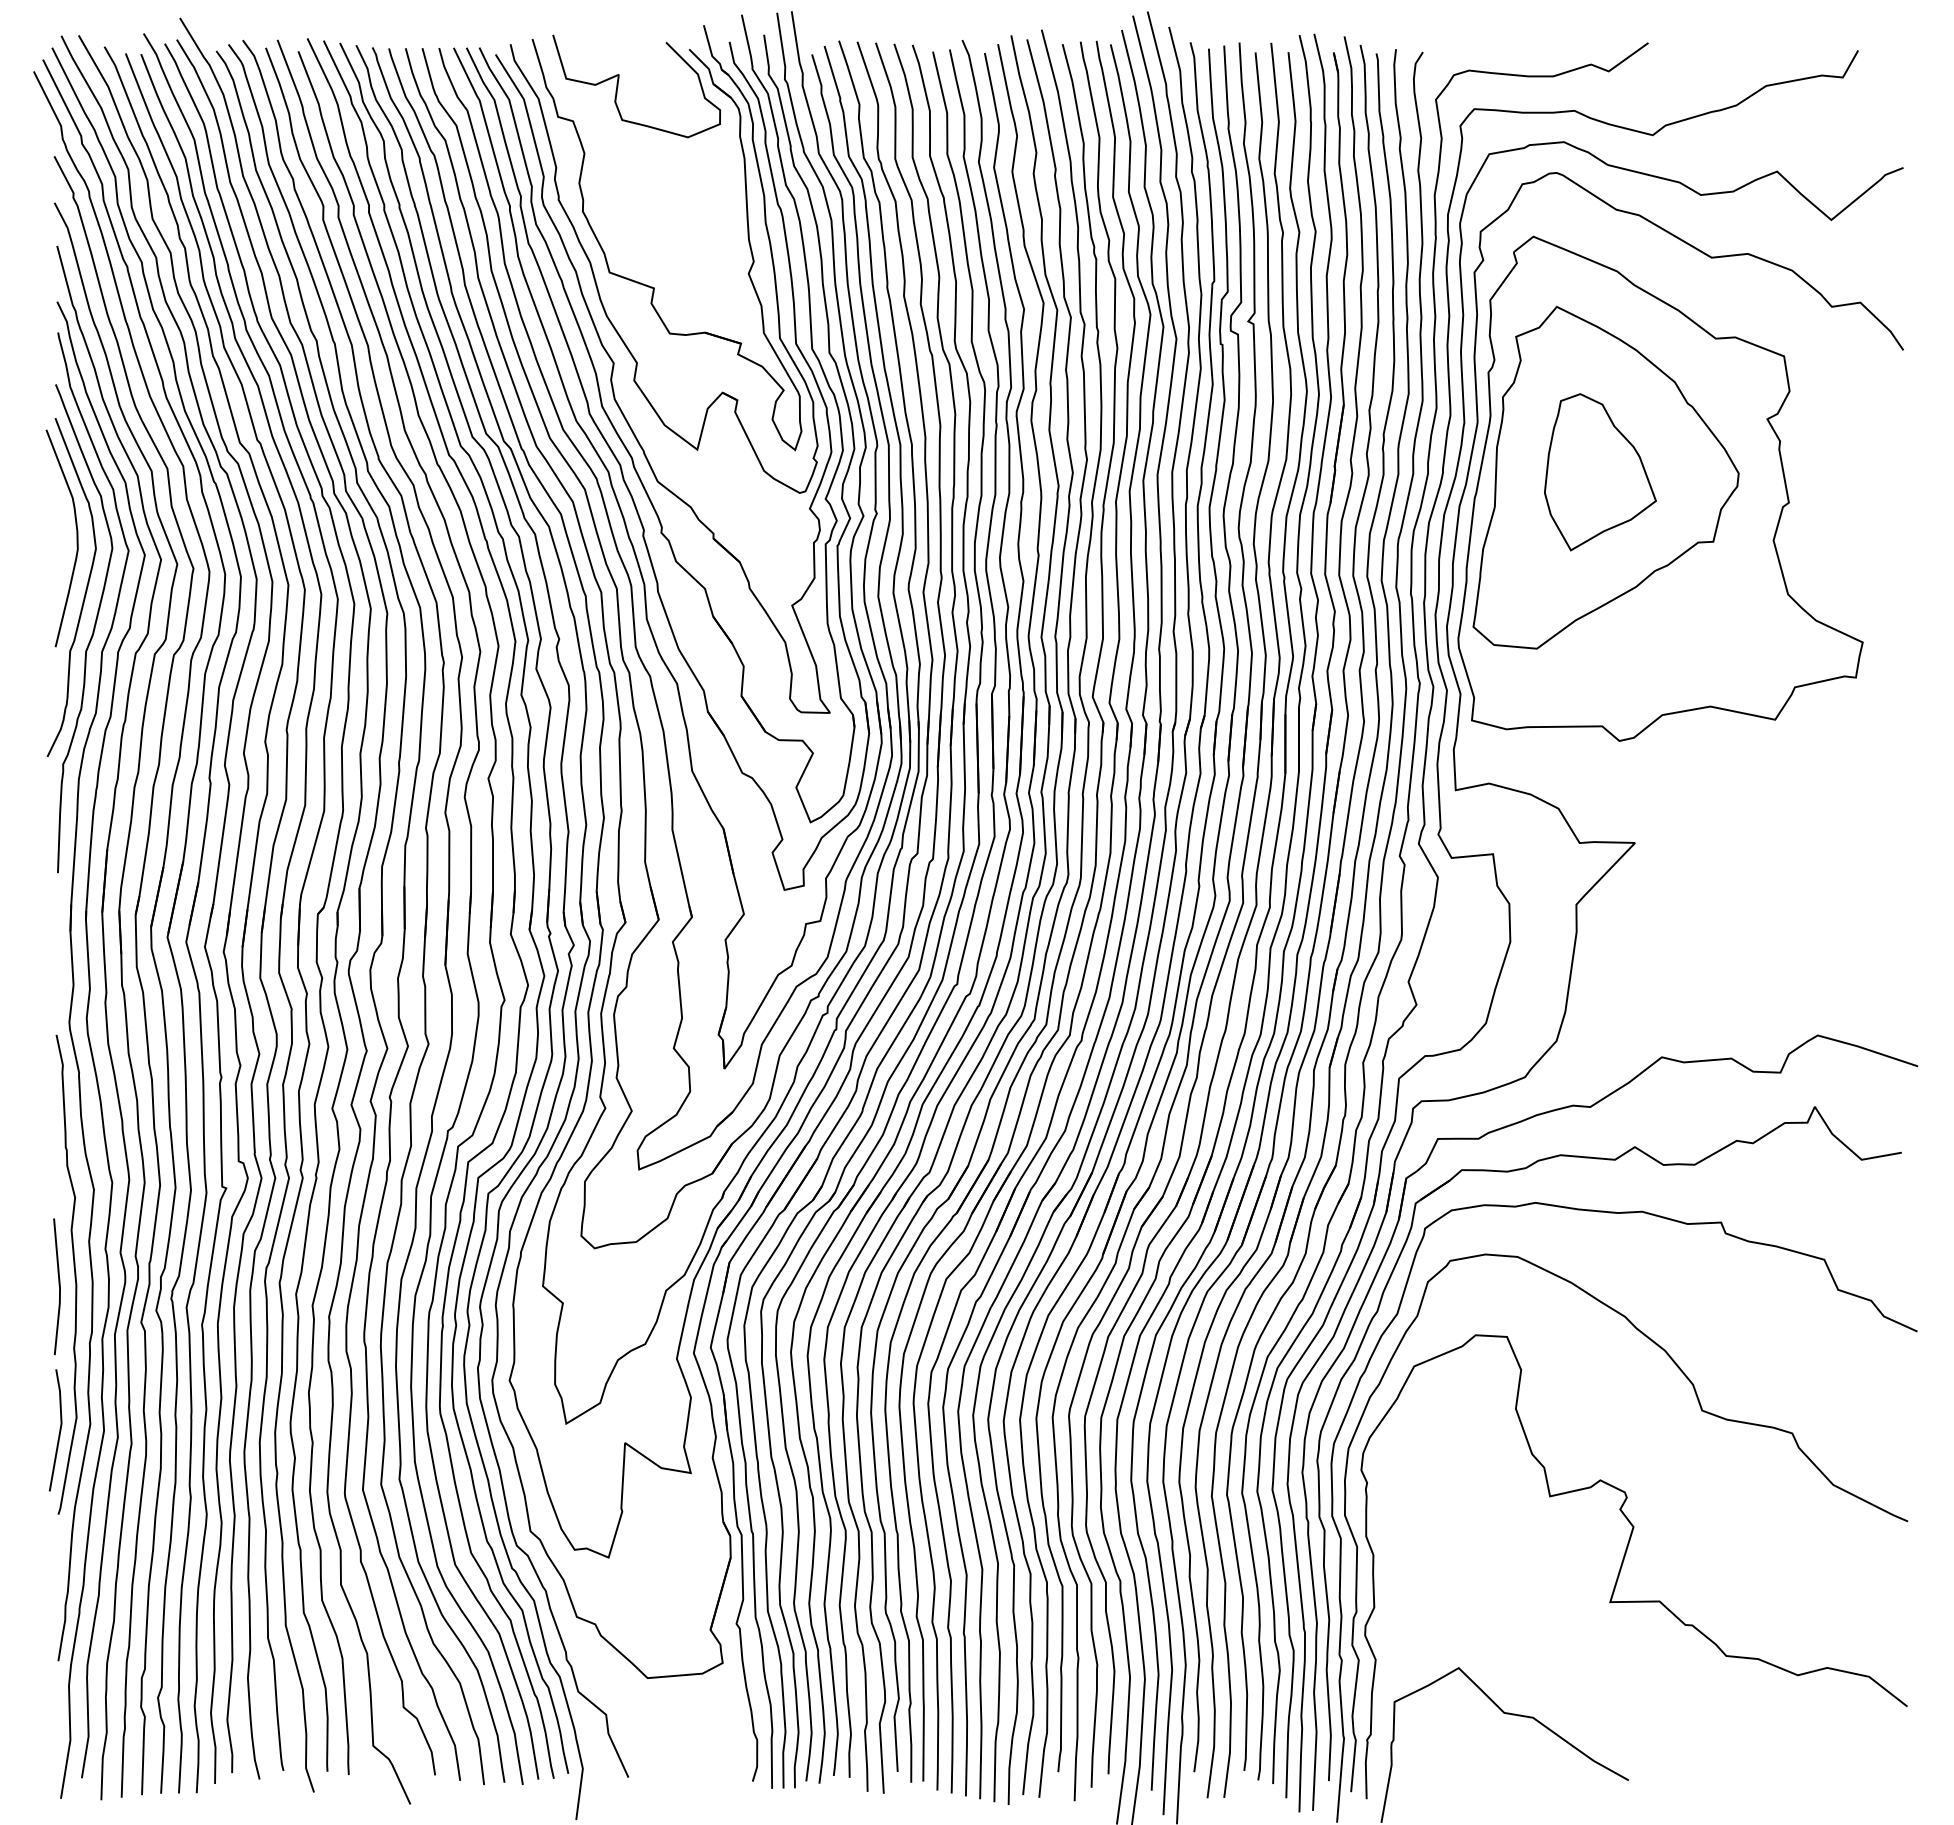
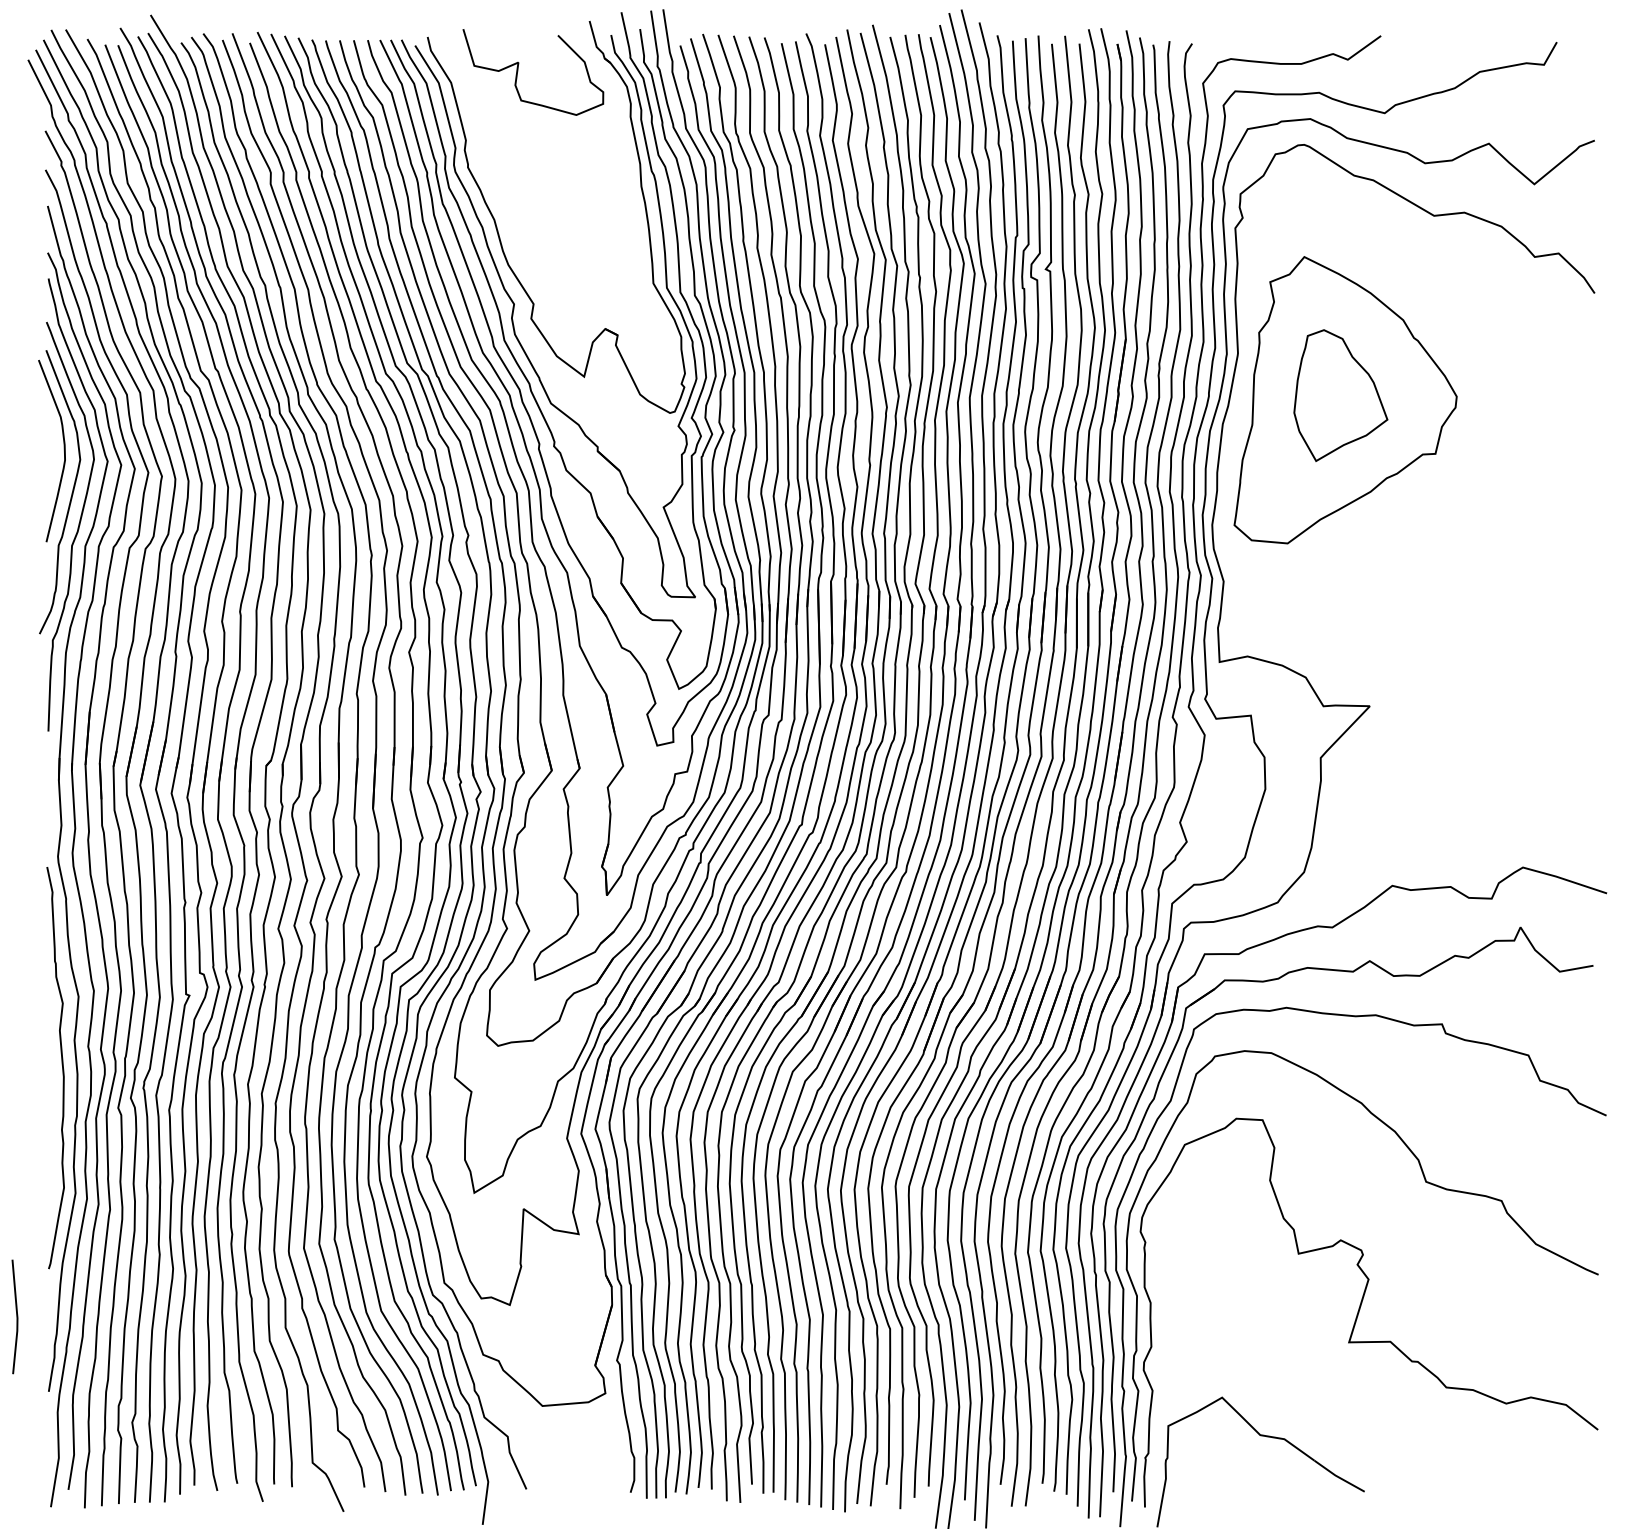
part: (652, 286) -> (546, 239), removed
part: (1660, 488) -> (1391, 409), removed
line: (58, 1285) -> (16, 1315), moved
line: (59, 1430) -> (49, 1198), removed

